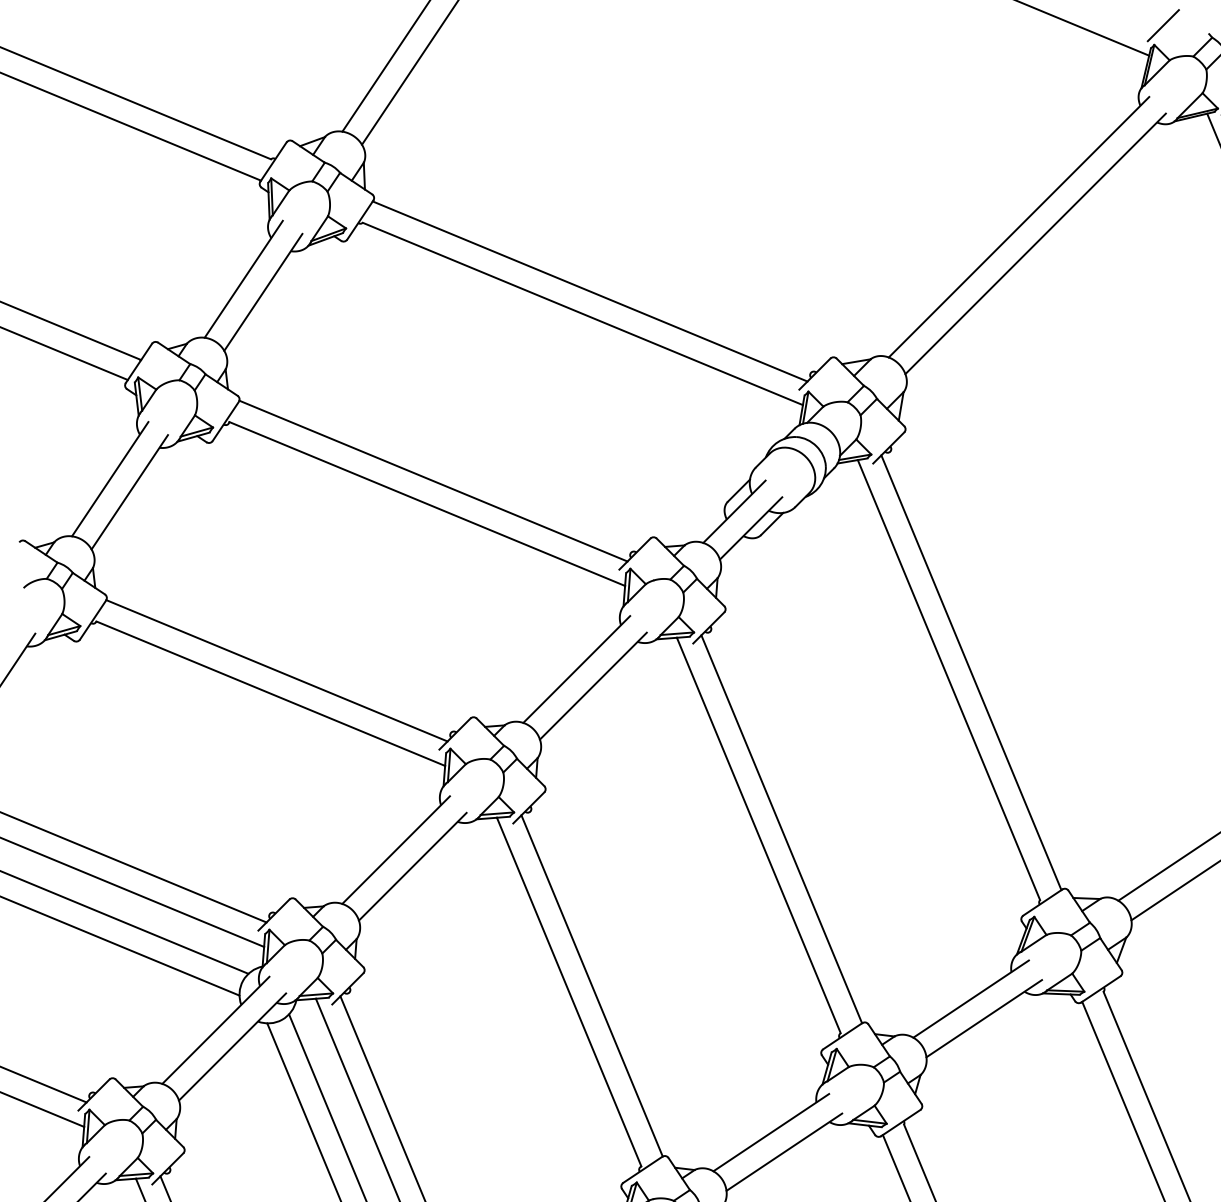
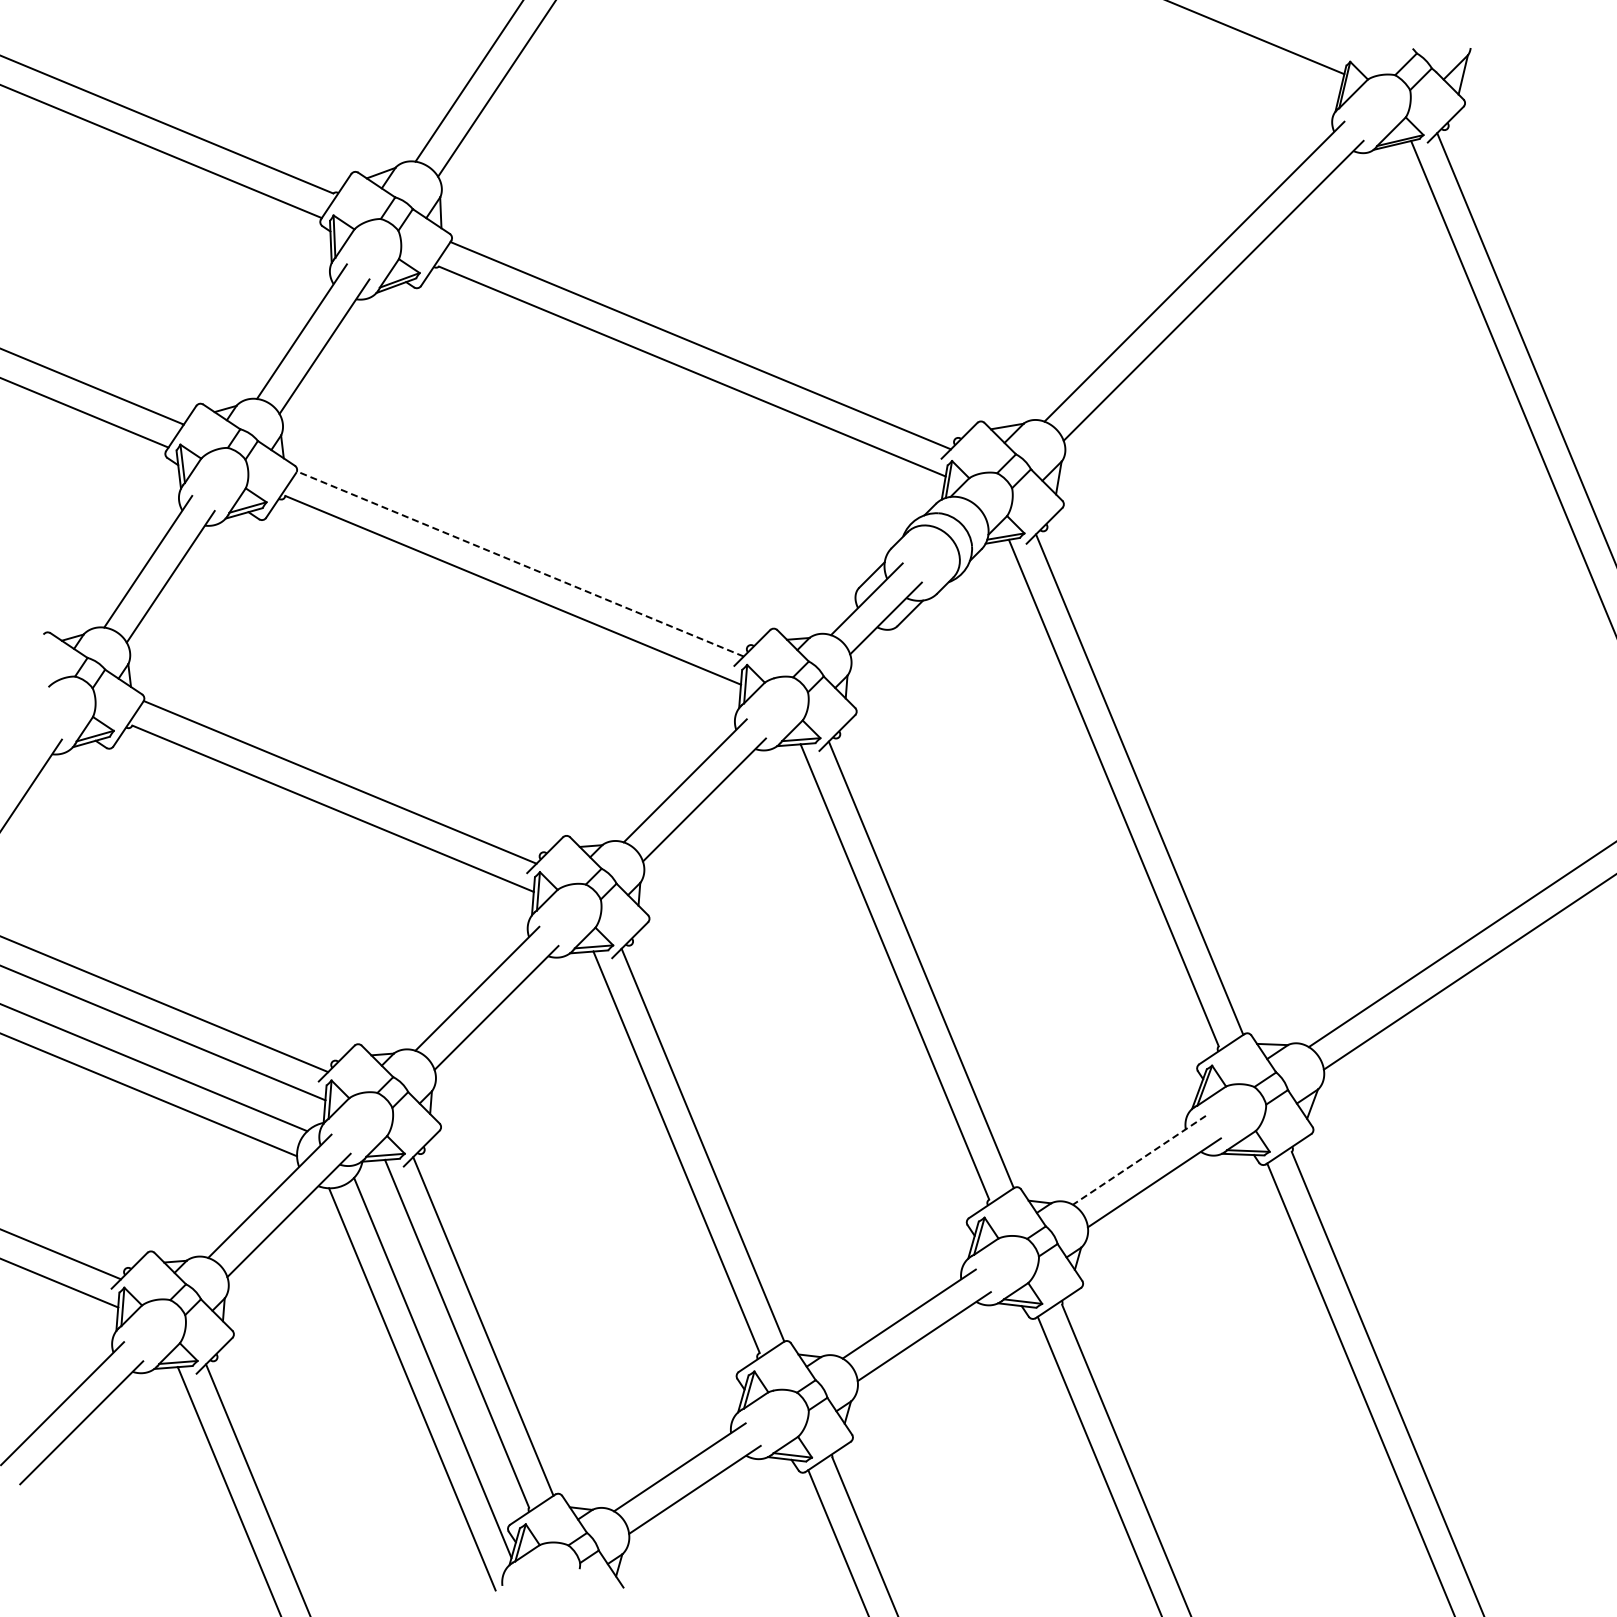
line: (1163, 25) -> (1360, 39), removed
line: (433, 480) -> (520, 563), solid -> dashed
line: (971, 999) -> (1139, 1160), solid -> dashed

